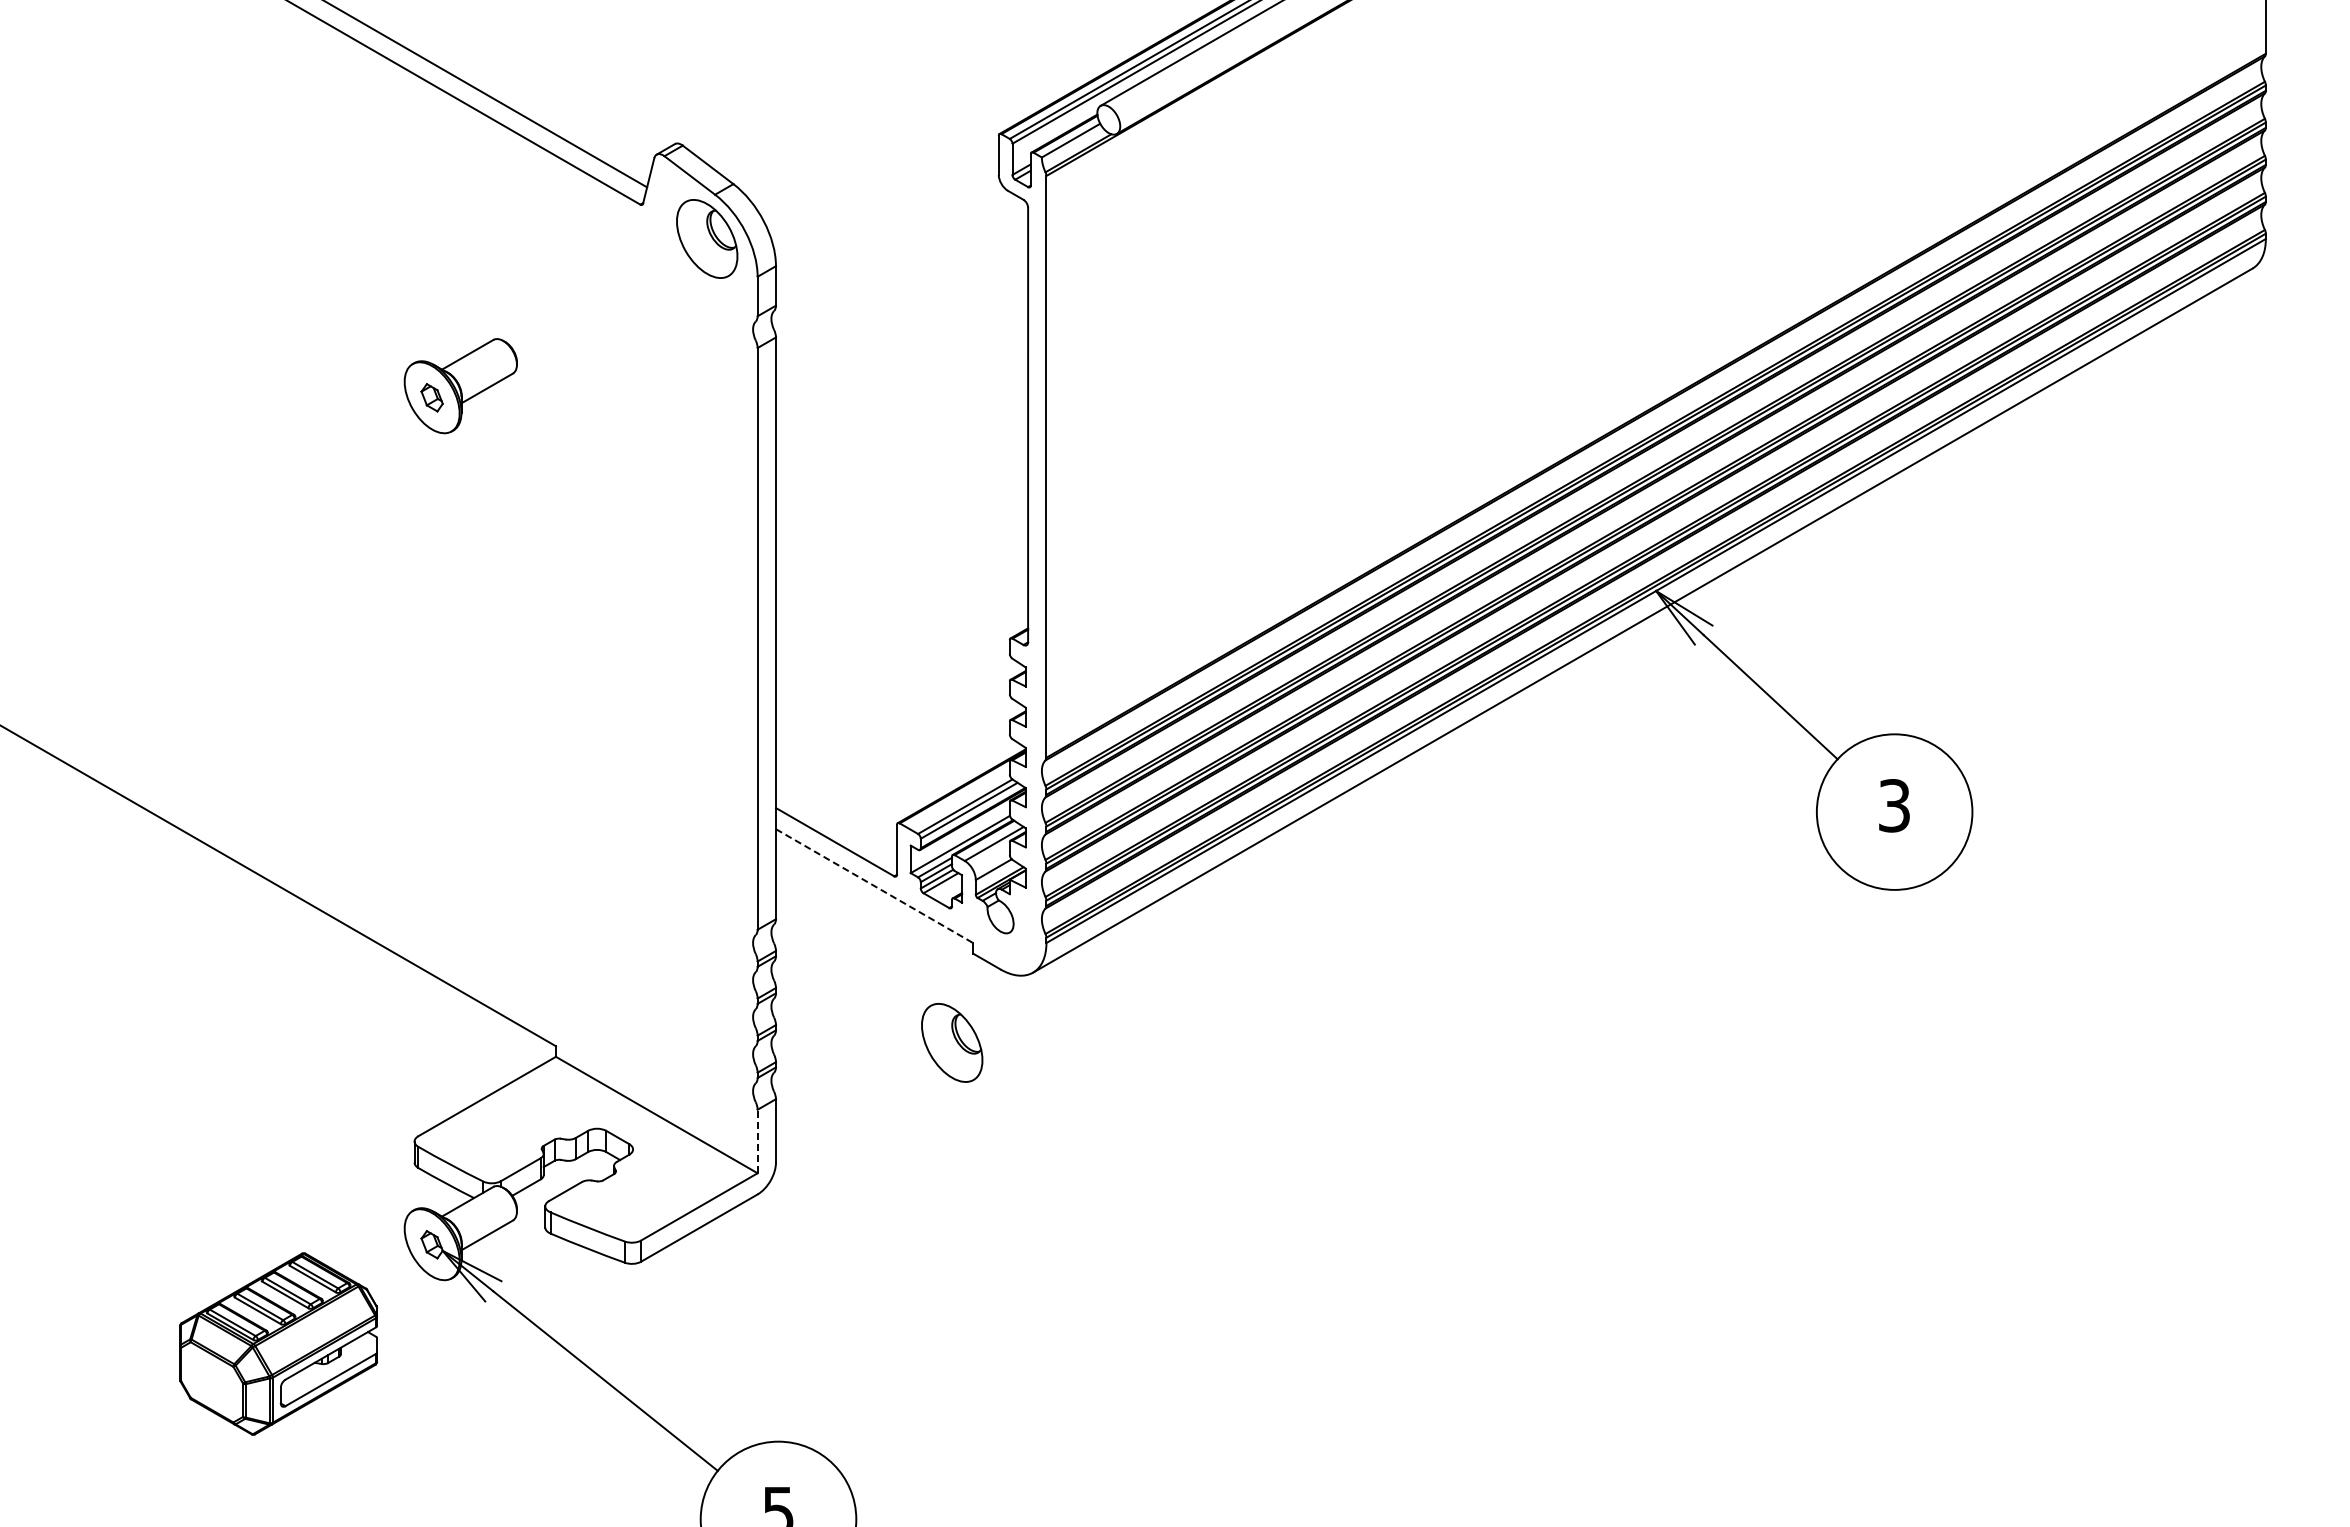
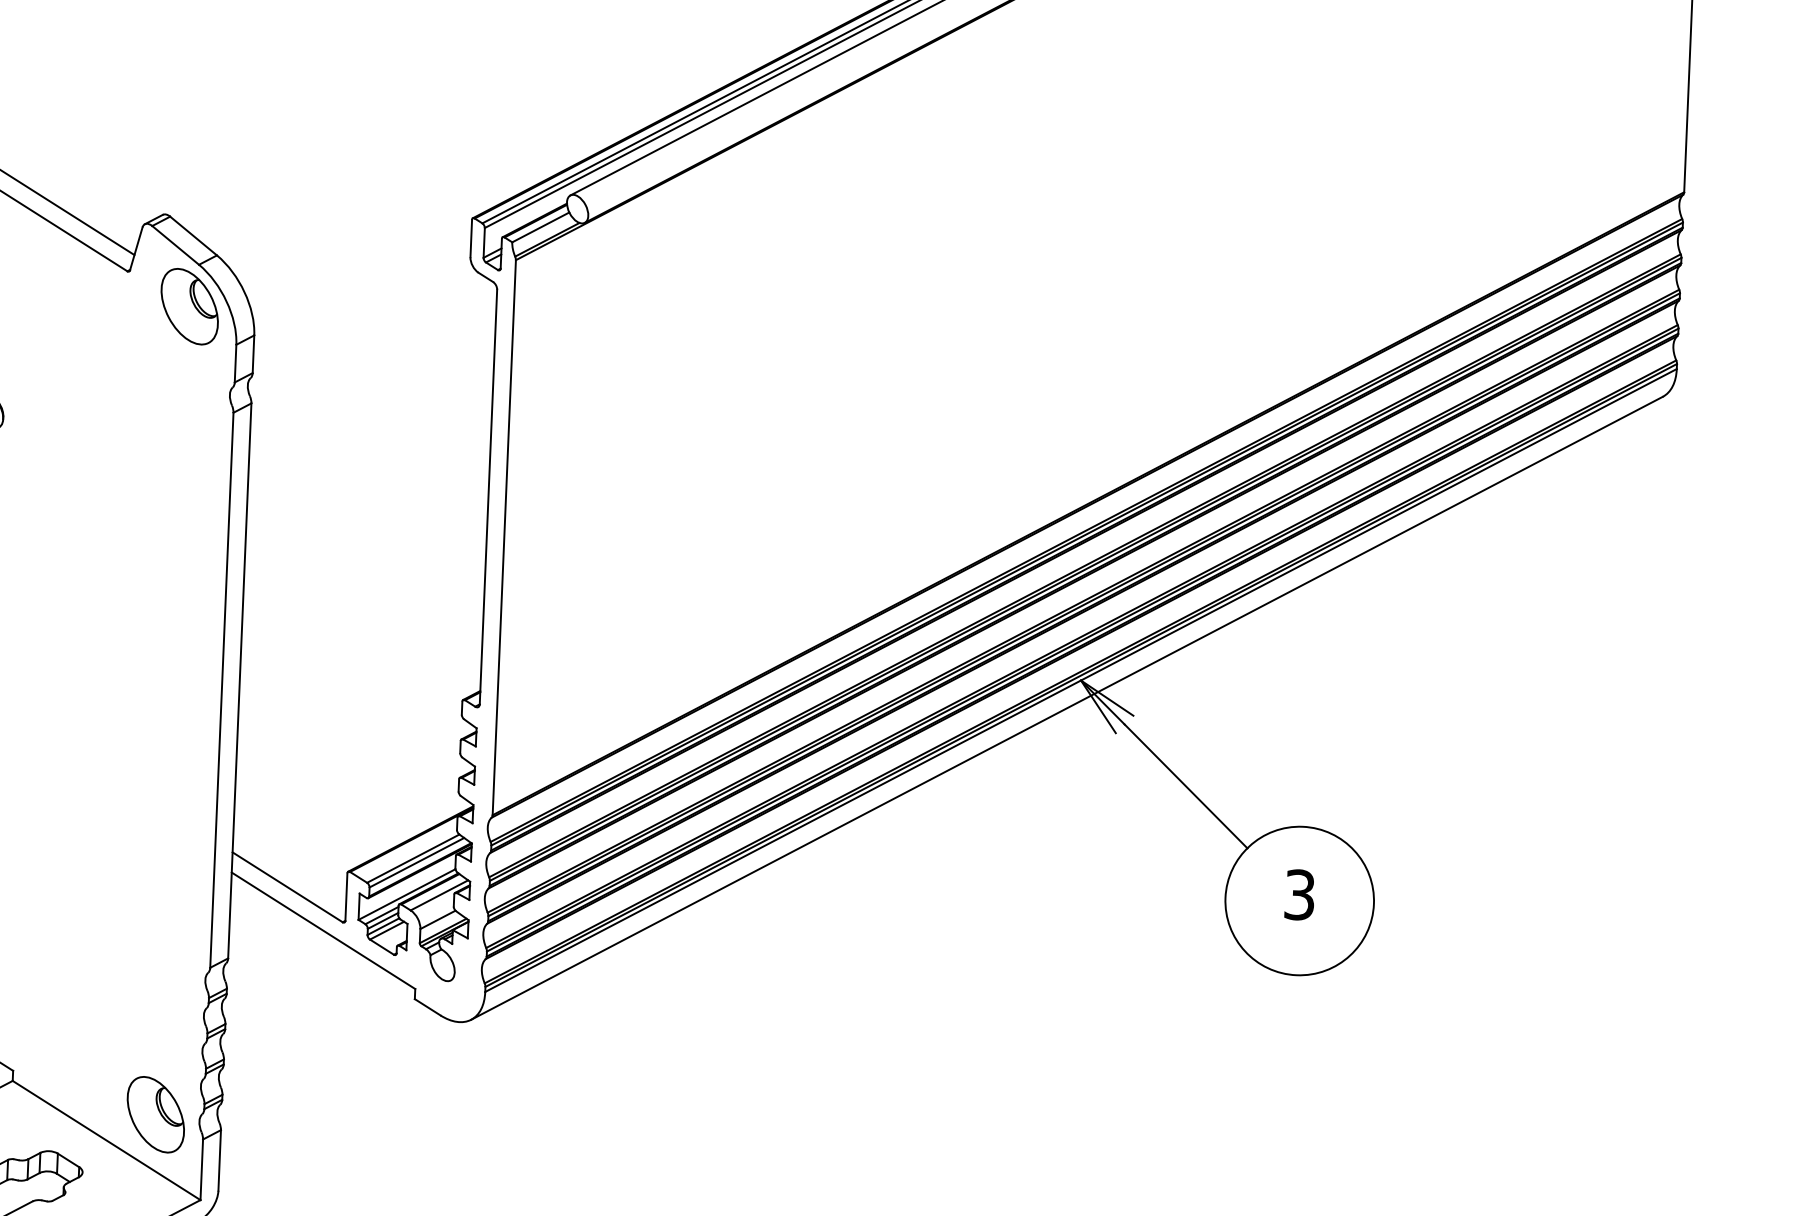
line: (874, 886) -> (323, 931), dashed -> solid
part: (952, 1042) -> (156, 1114), moved
line: (757, 1141) -> (201, 1169), dashed -> solid

